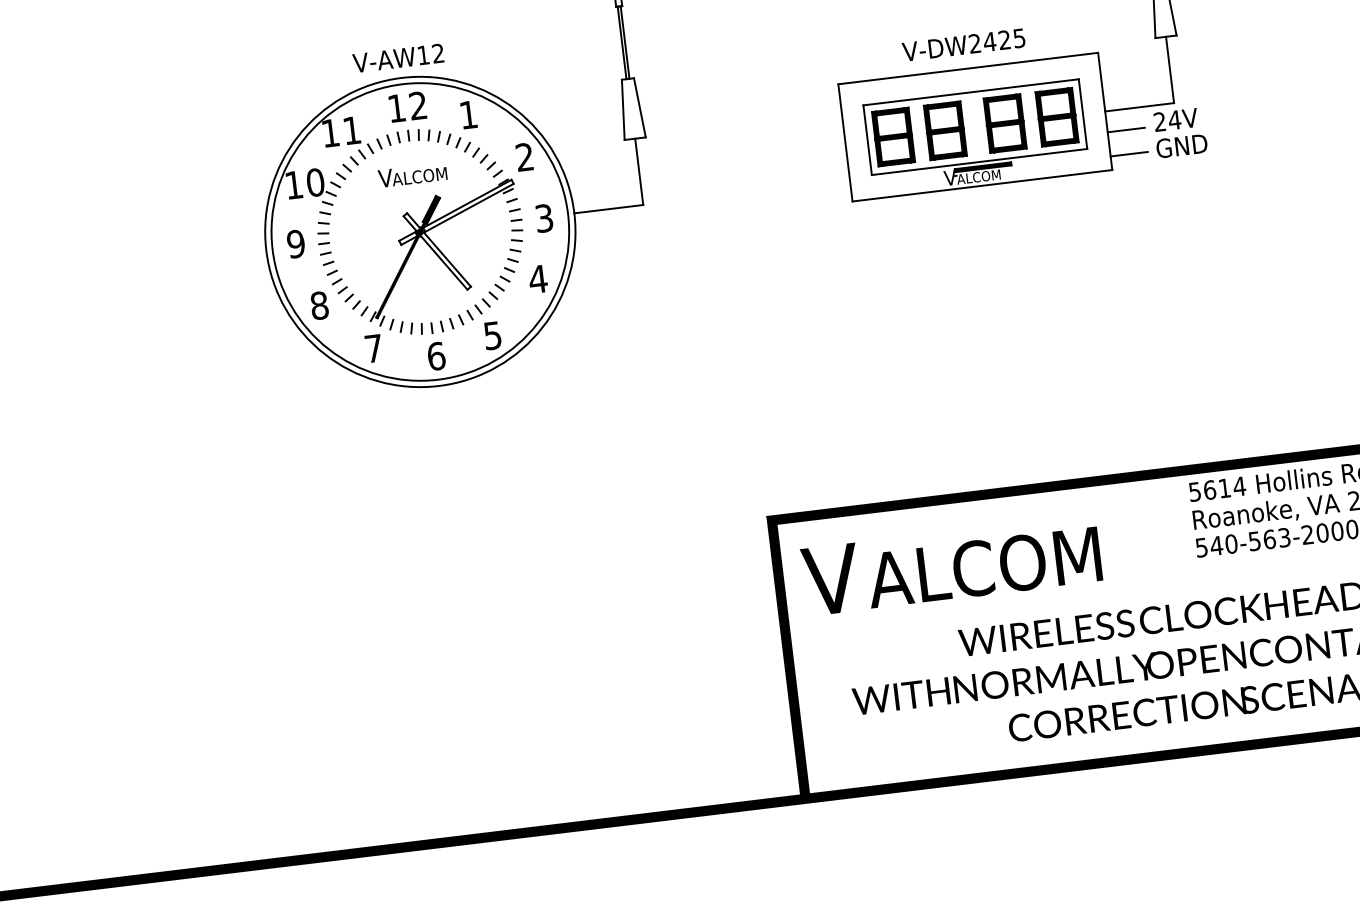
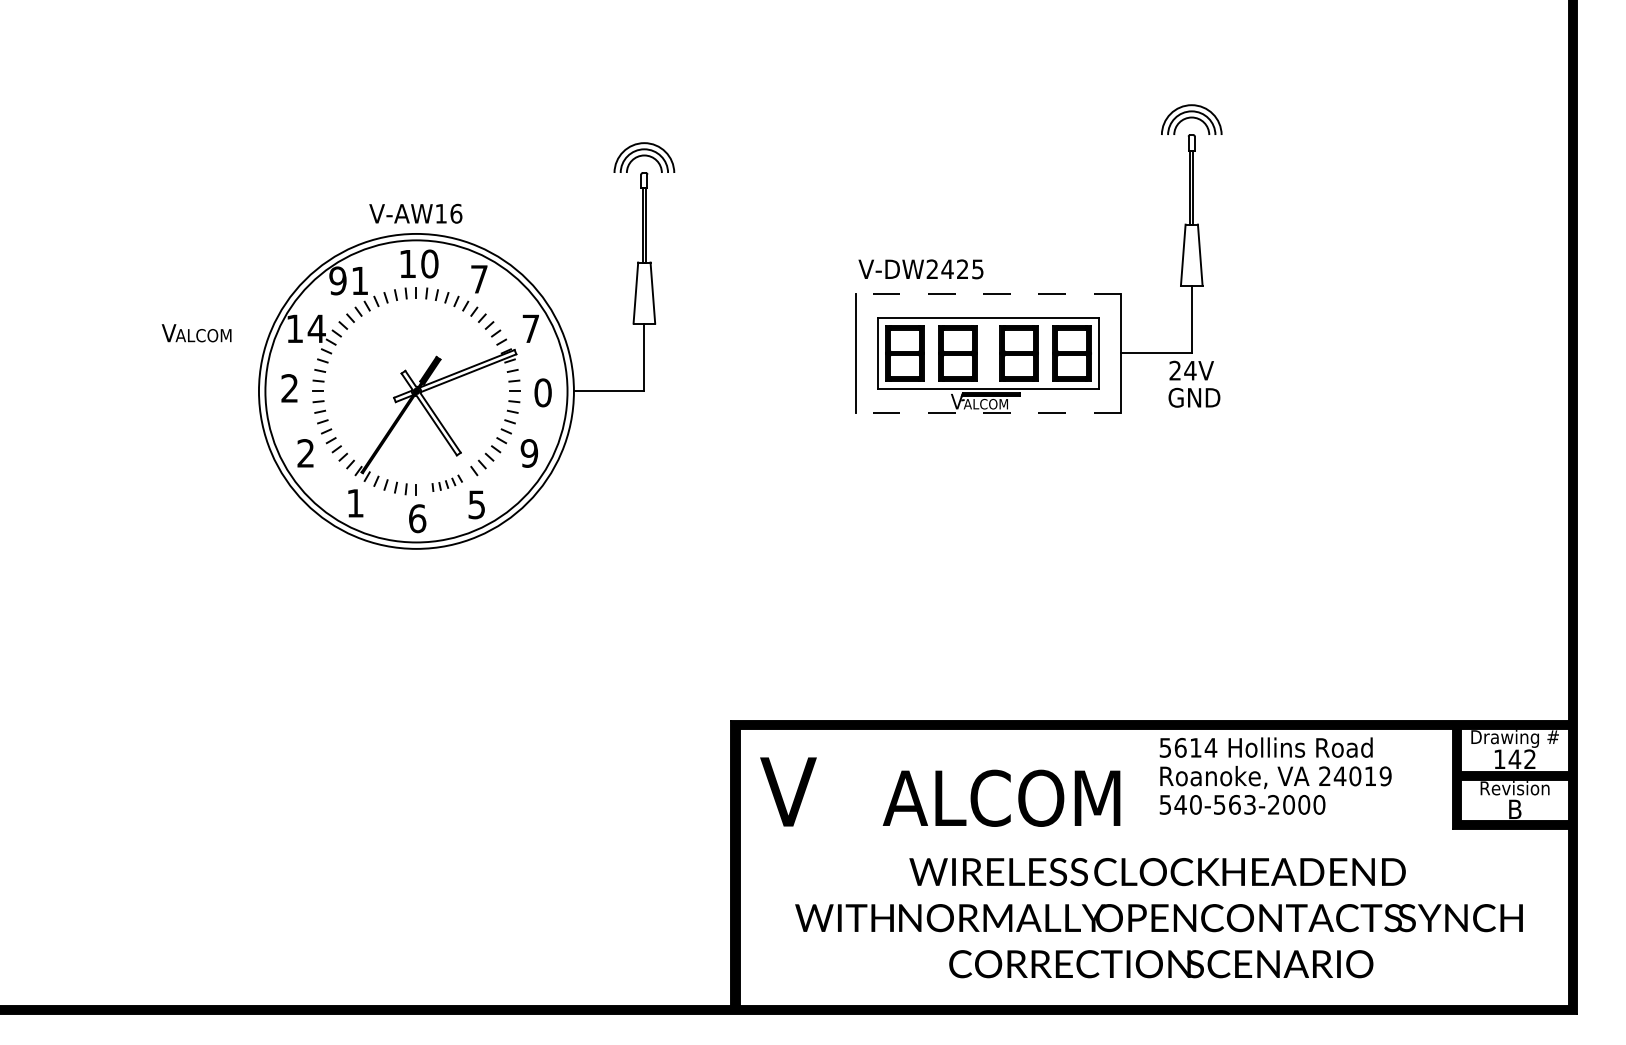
text: (963, 45) -> (920, 269), moved
text: (438, 53) -> (456, 213), V-AW12 -> V-AW16
line: (968, 68) -> (988, 293), solid -> dashed
text: (417, 105) -> (429, 263), 12 -> 10
text: (468, 115) -> (479, 279), 1 -> 7
line: (1126, 129) -> (1140, 374), removed
text: (329, 132) -> (337, 280), 11 -> 91
line: (1129, 154) -> (1140, 399), removed
text: (524, 156) -> (530, 328), 2 -> 7
text: (412, 175) -> (196, 333), moved
text: (315, 182) -> (316, 328), 10 -> 14
line: (982, 185) -> (988, 413), solid -> dashed
text: (543, 218) -> (542, 392), 3 -> 0
text: (295, 244) -> (289, 388), 9 -> 2
text: (538, 279) -> (529, 453), 4 -> 9
text: (319, 305) -> (305, 453), 8 -> 2
part: (461, 318) -> (447, 483), size x0.7
text: (373, 348) -> (355, 503), 7 -> 1
text: (983, 566) -> (1001, 797), moved

